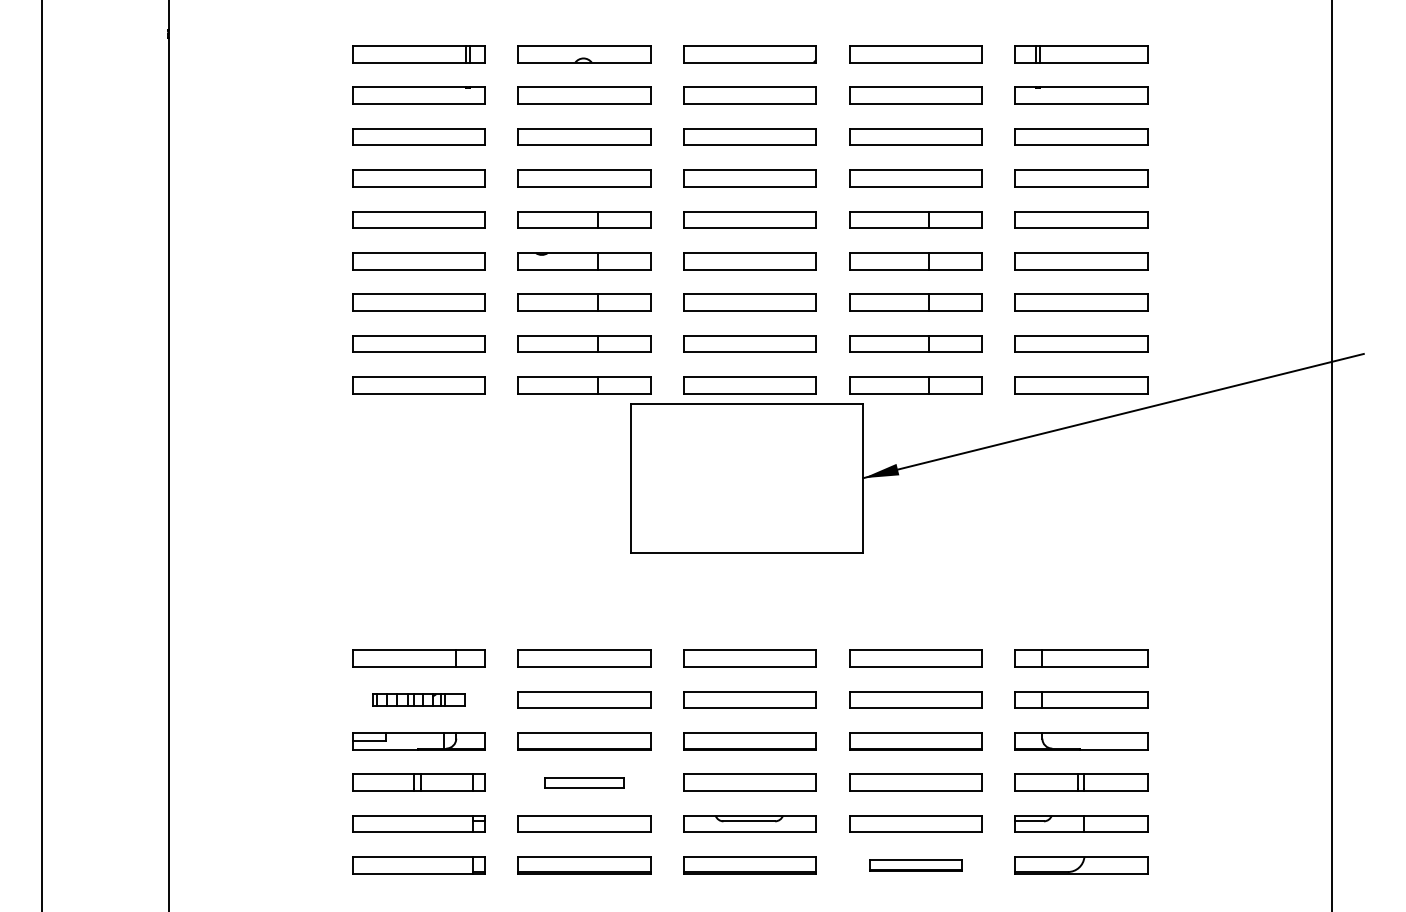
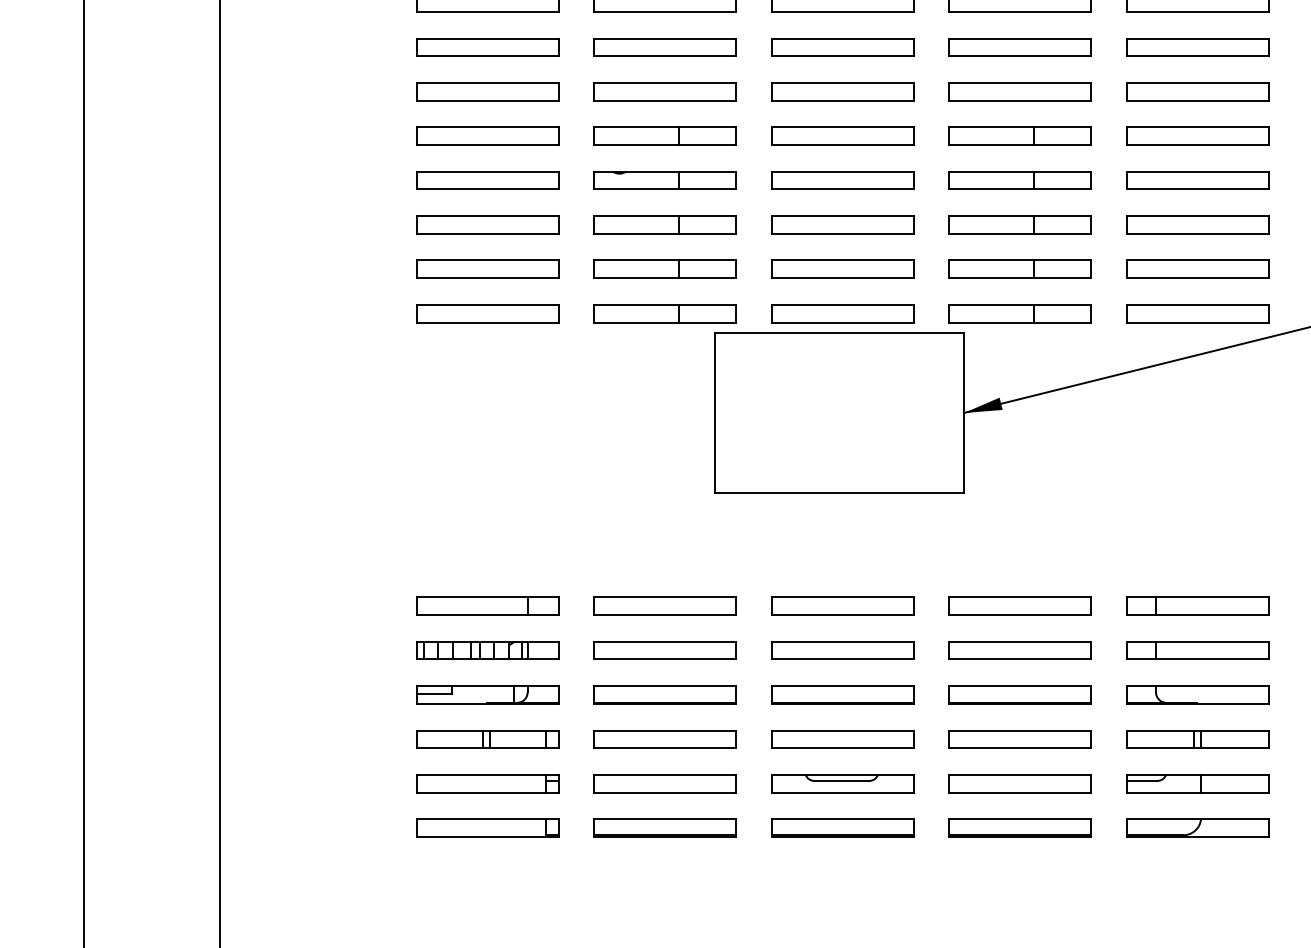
part: (418, 699) -> (487, 650), size x1.43
part: (584, 782) -> (665, 739), size x1.67
part: (915, 865) -> (1019, 828), size x1.43

